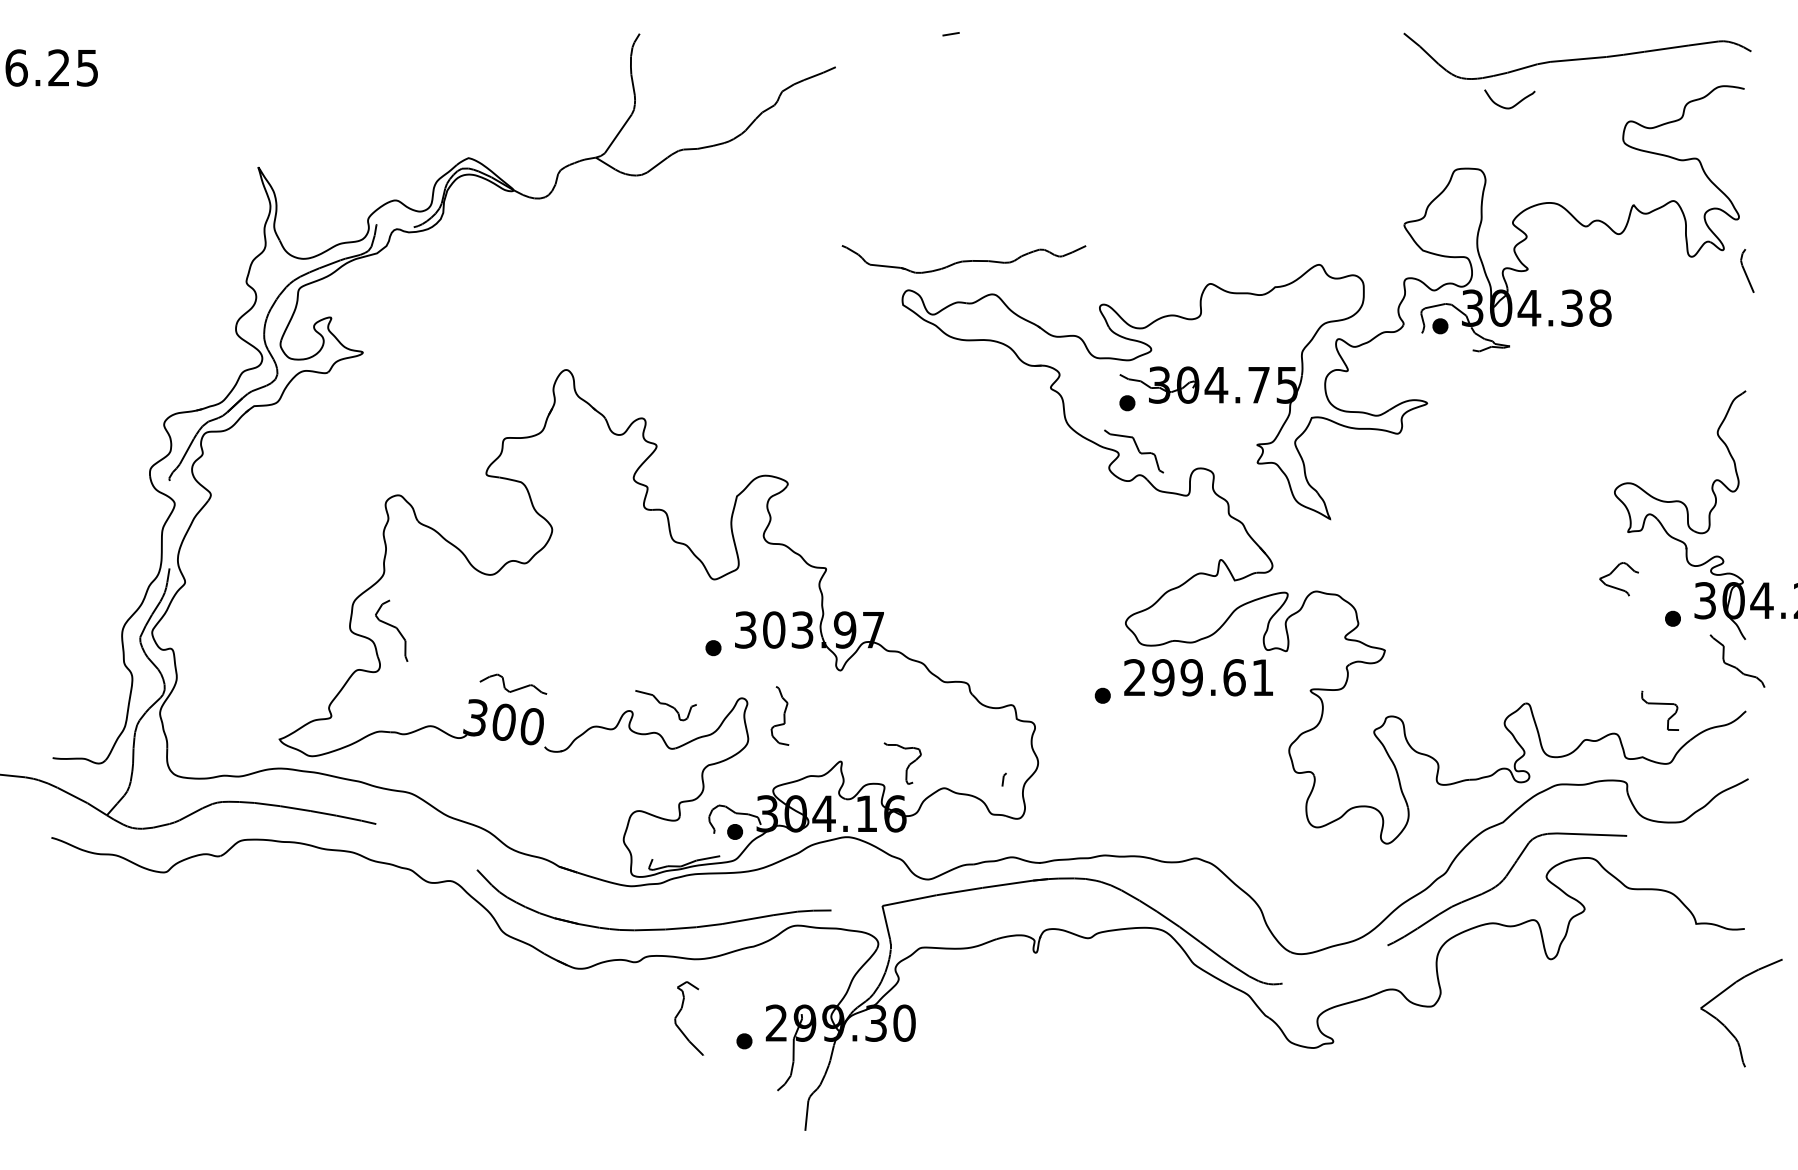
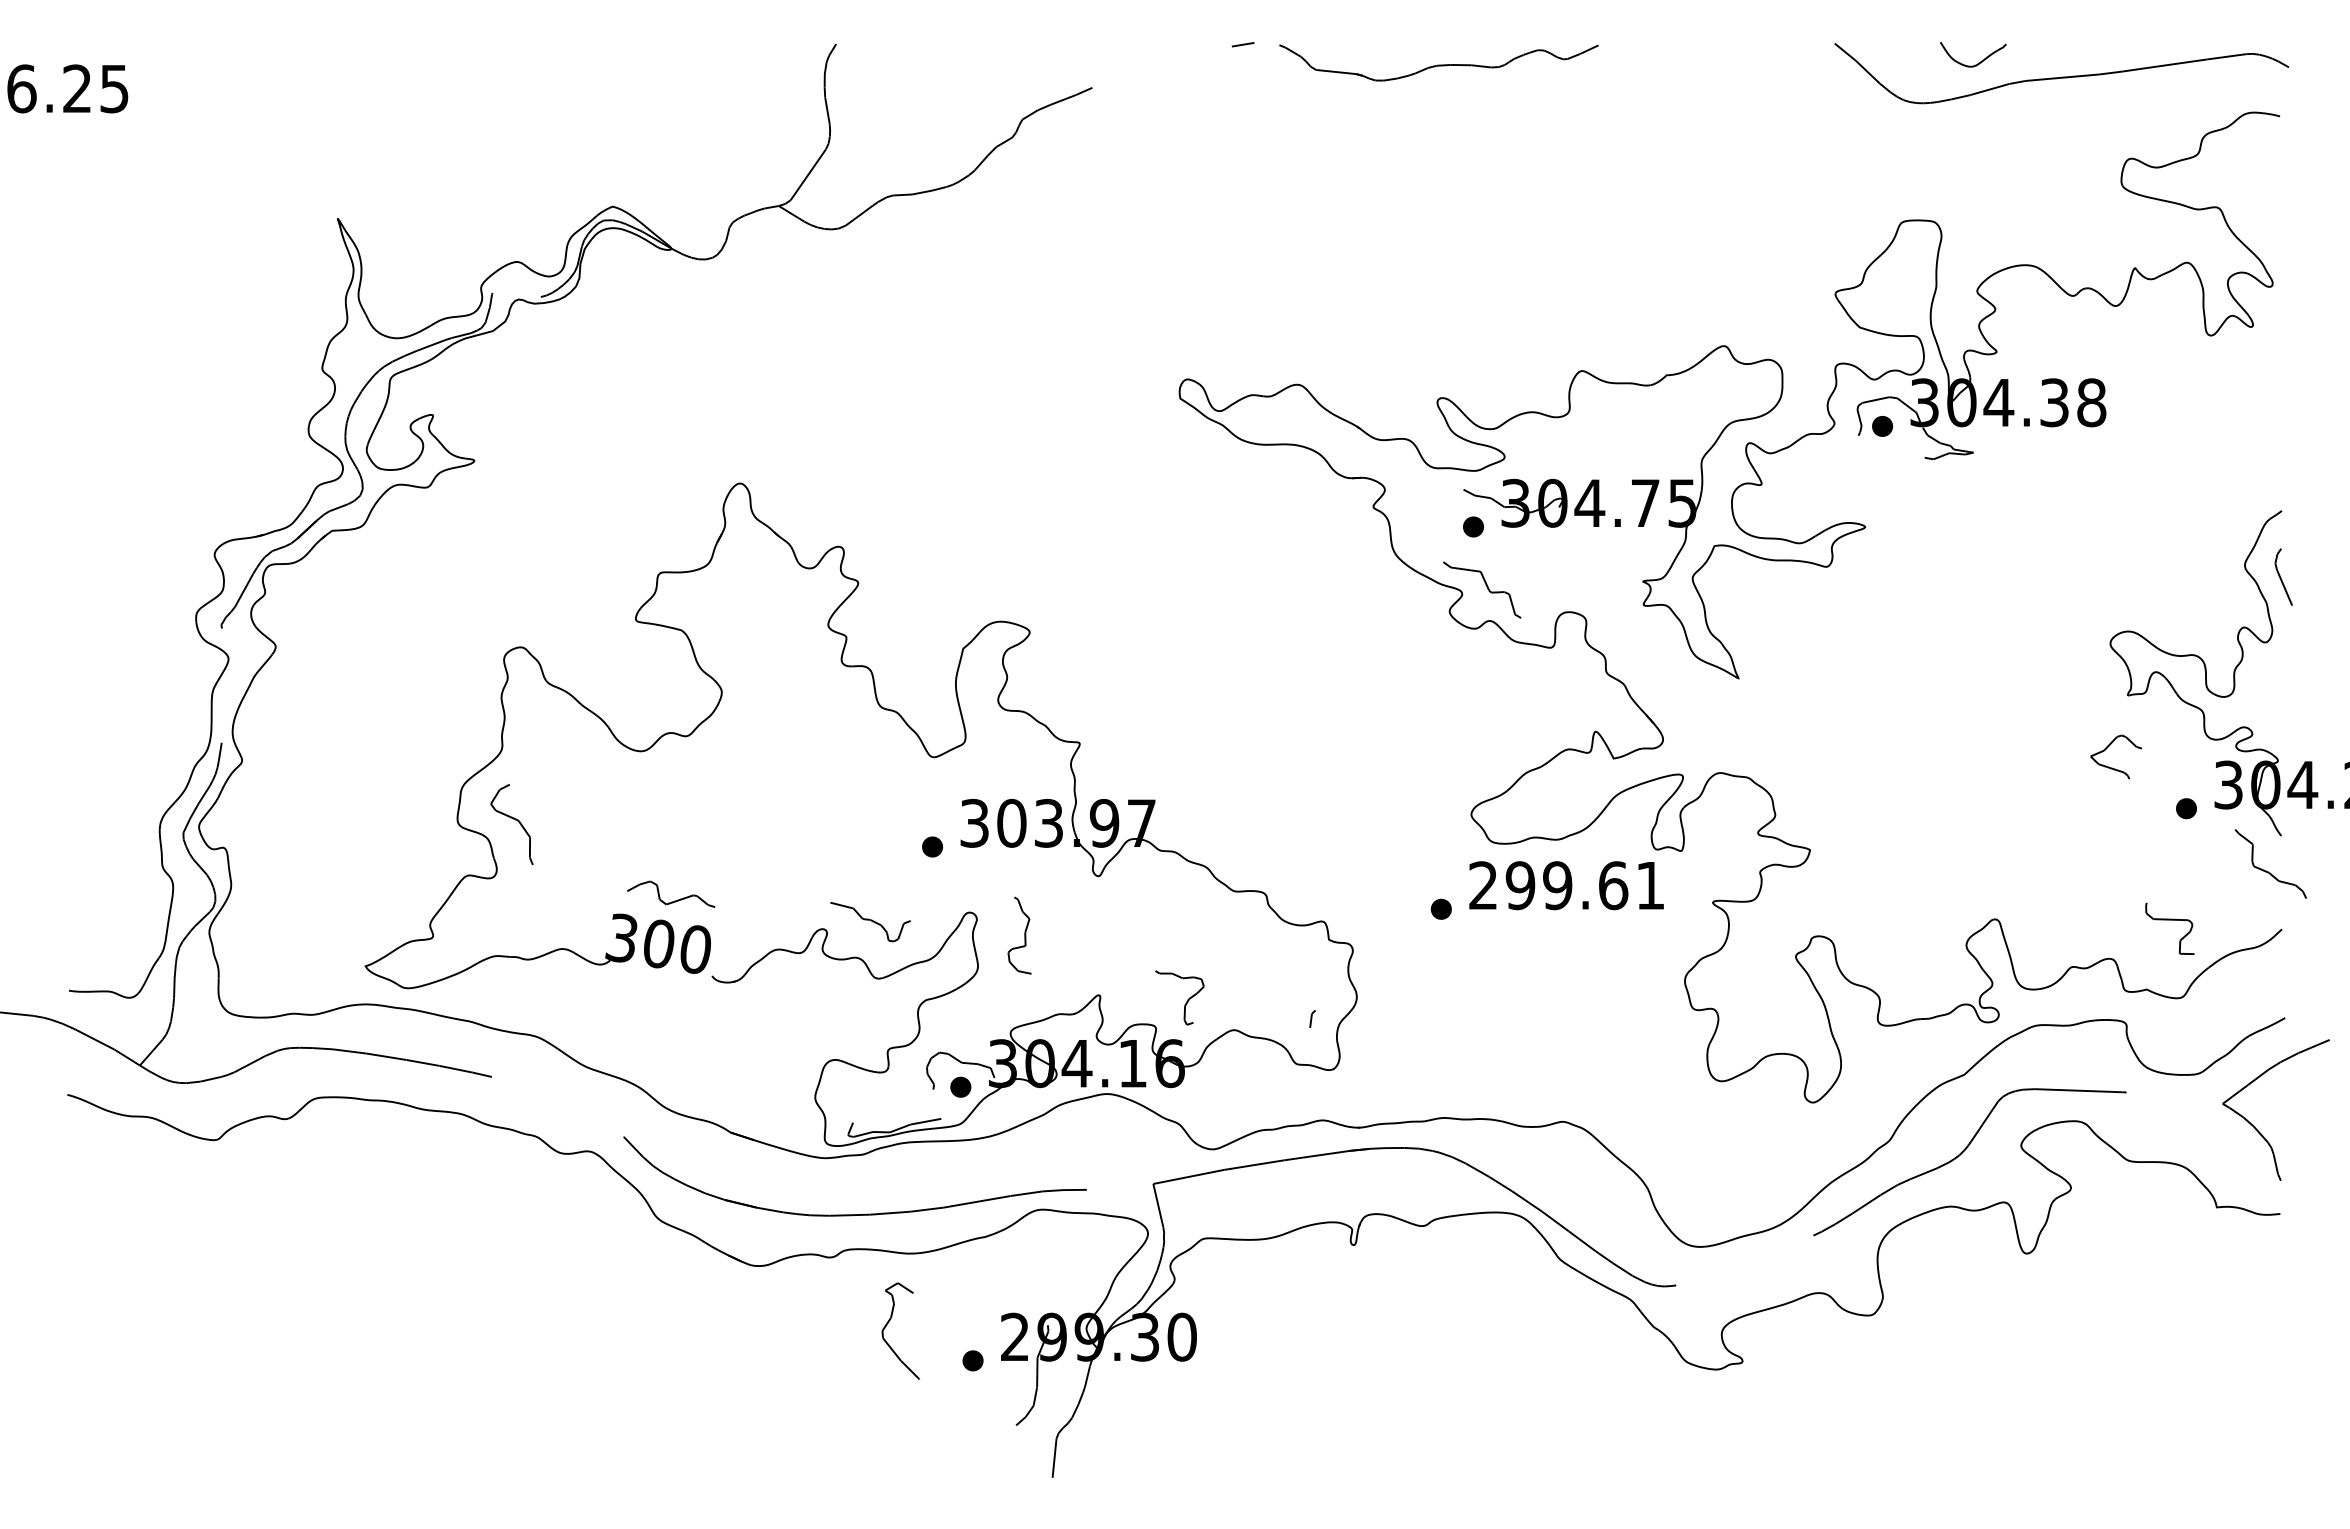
curve: (1513, 105) -> (1978, 62), moved
part: (963, 259) -> (1438, 62), moved
line: (1745, 271) -> (2281, 577), moved
part: (1725, 1025) -> (2255, 1126), moved

